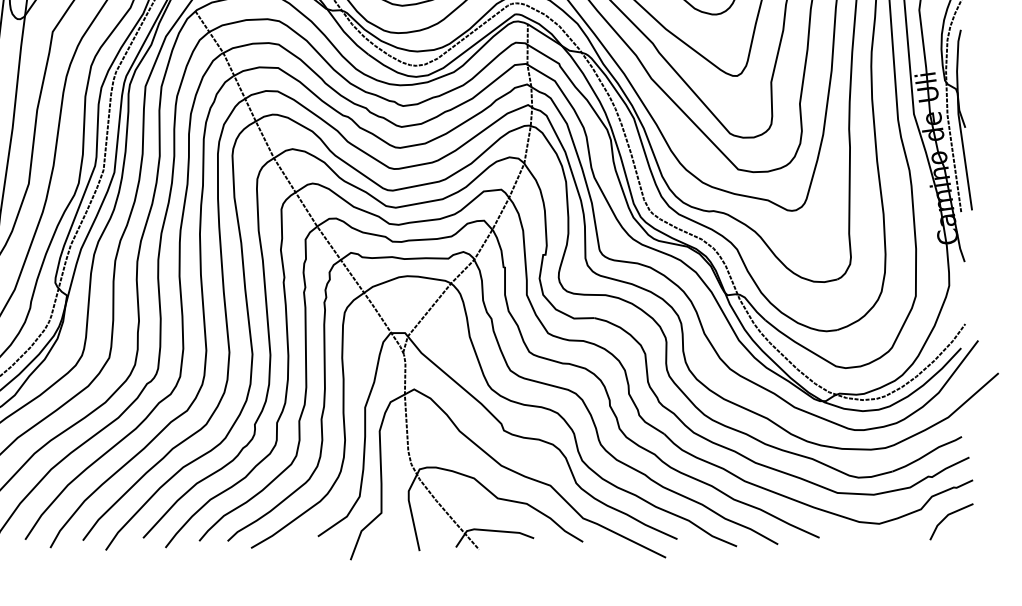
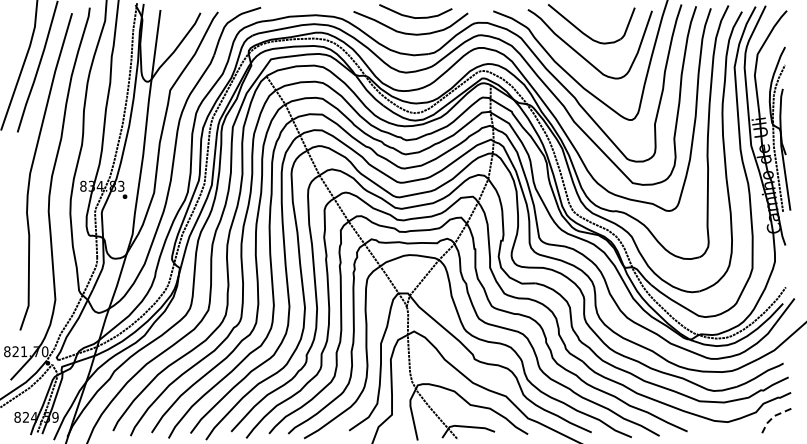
line: (946, 516) -> (773, 417), solid -> dashed

